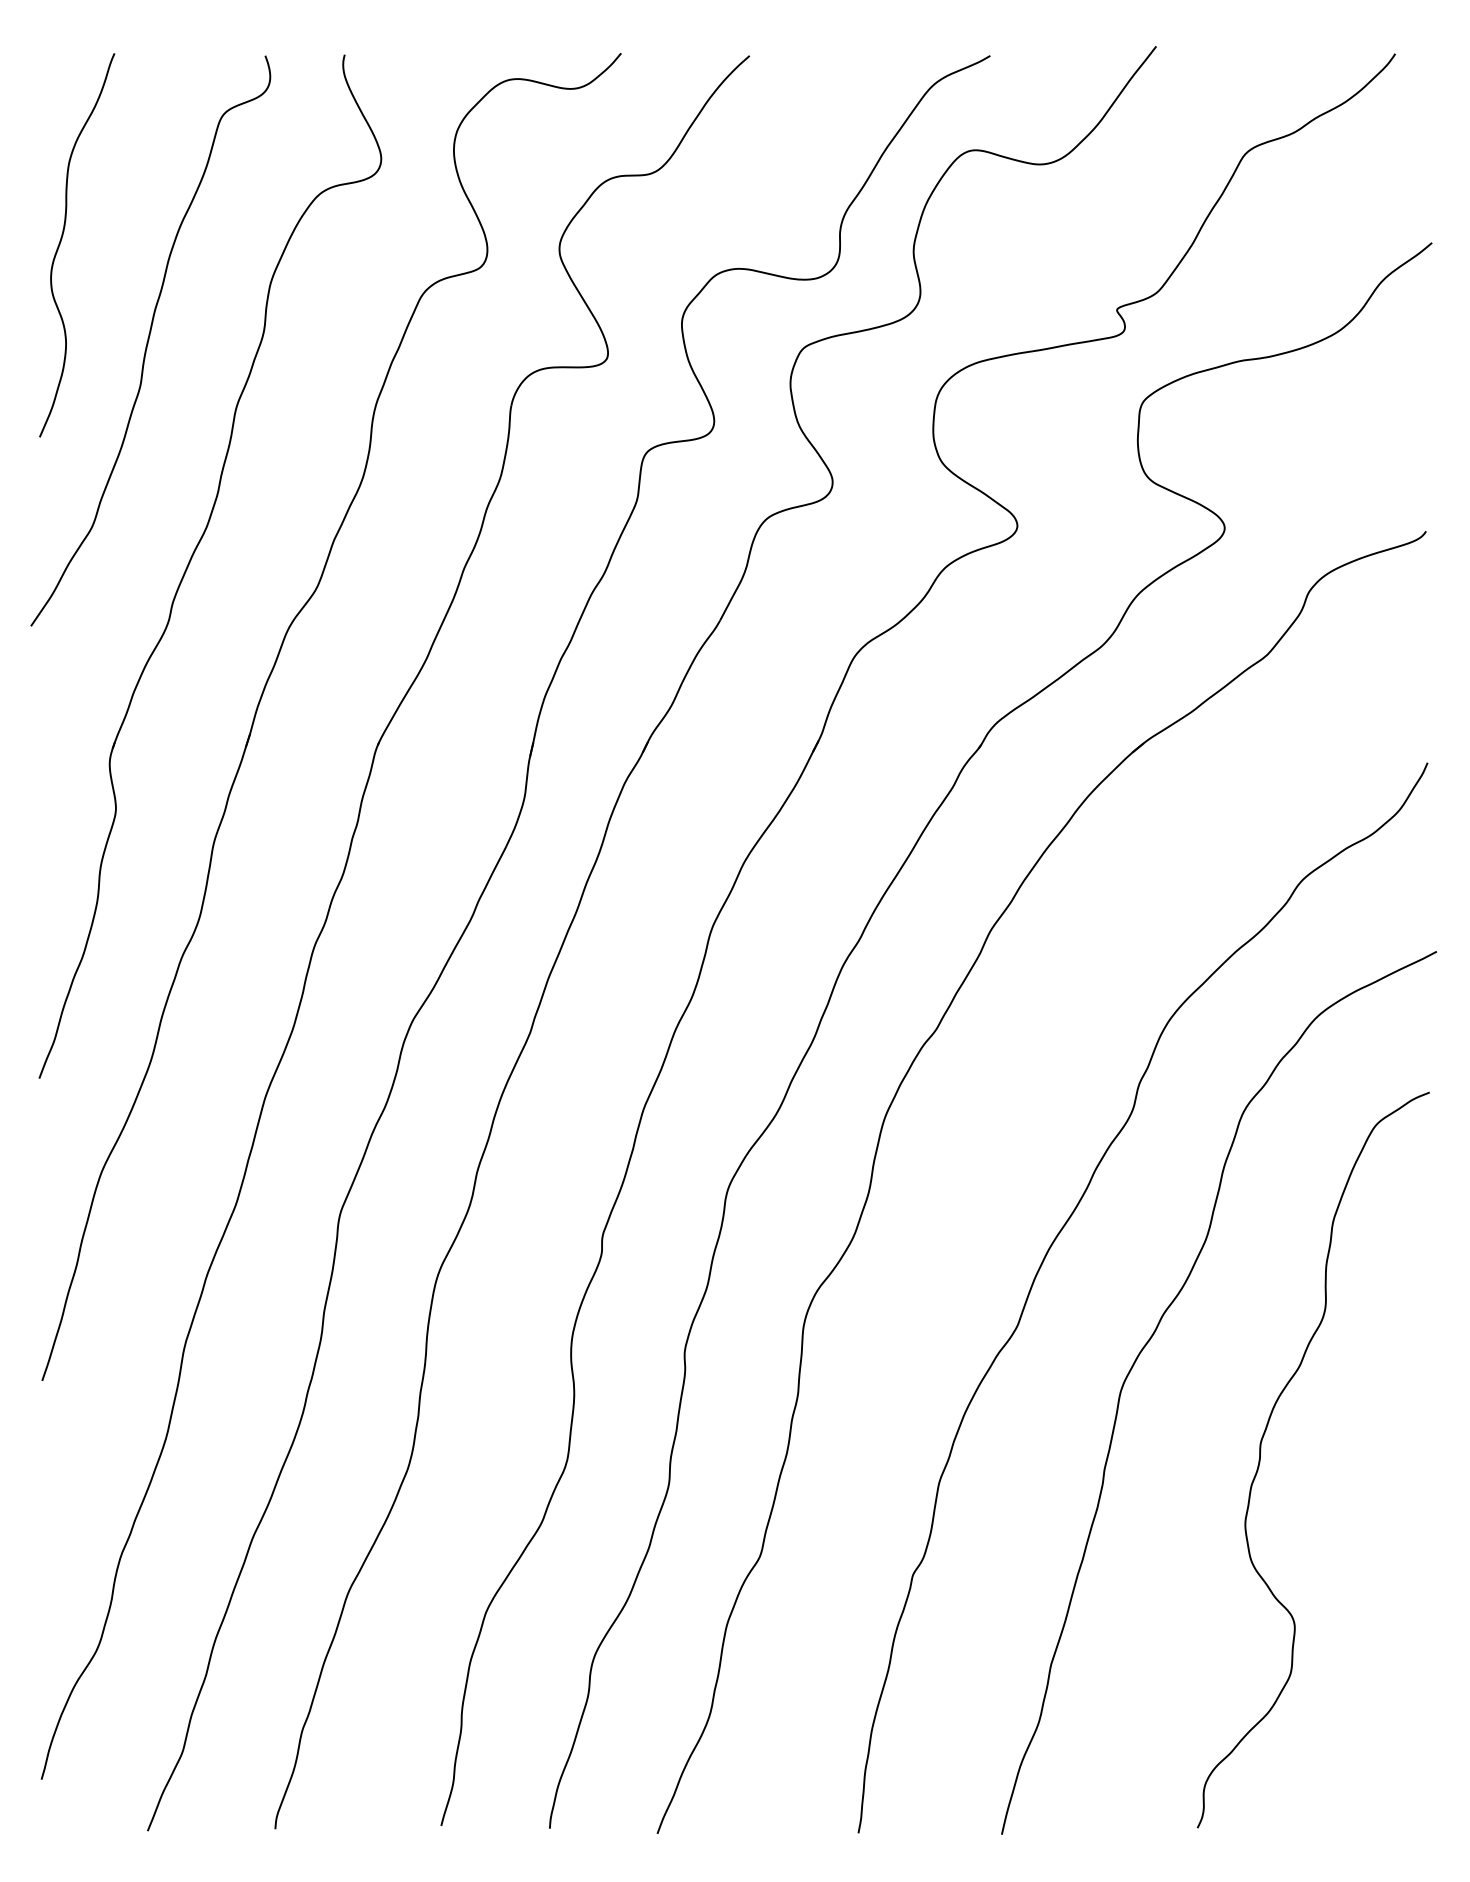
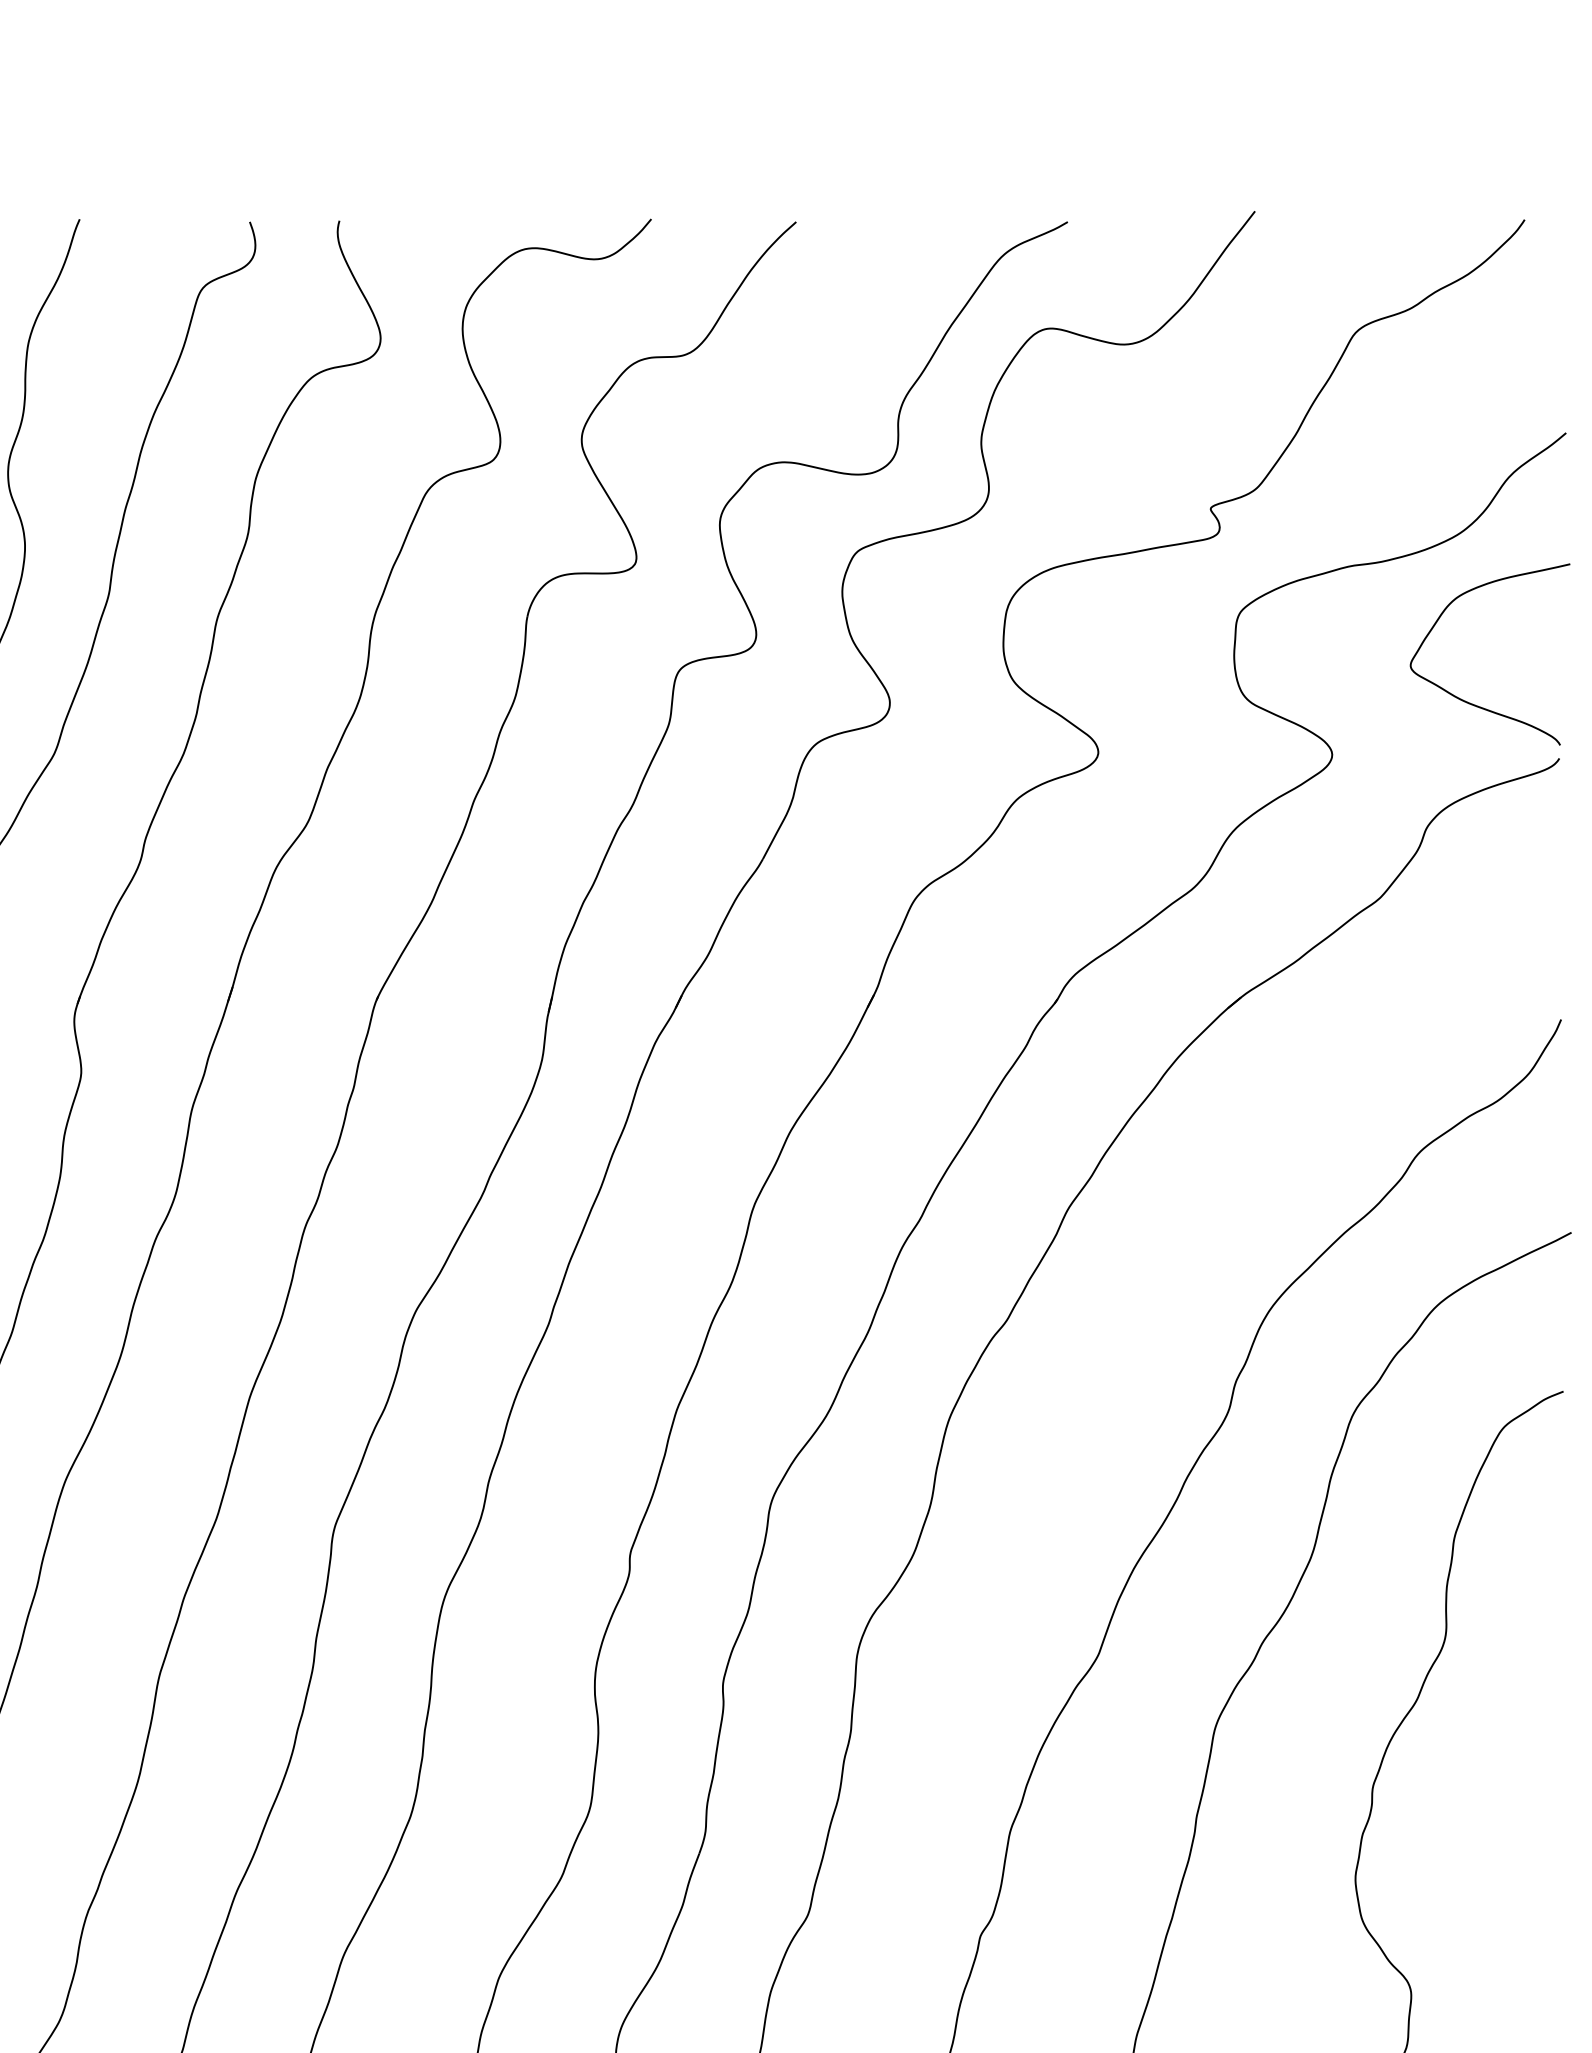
curve: (1349, 482) -> (1472, 703), added

